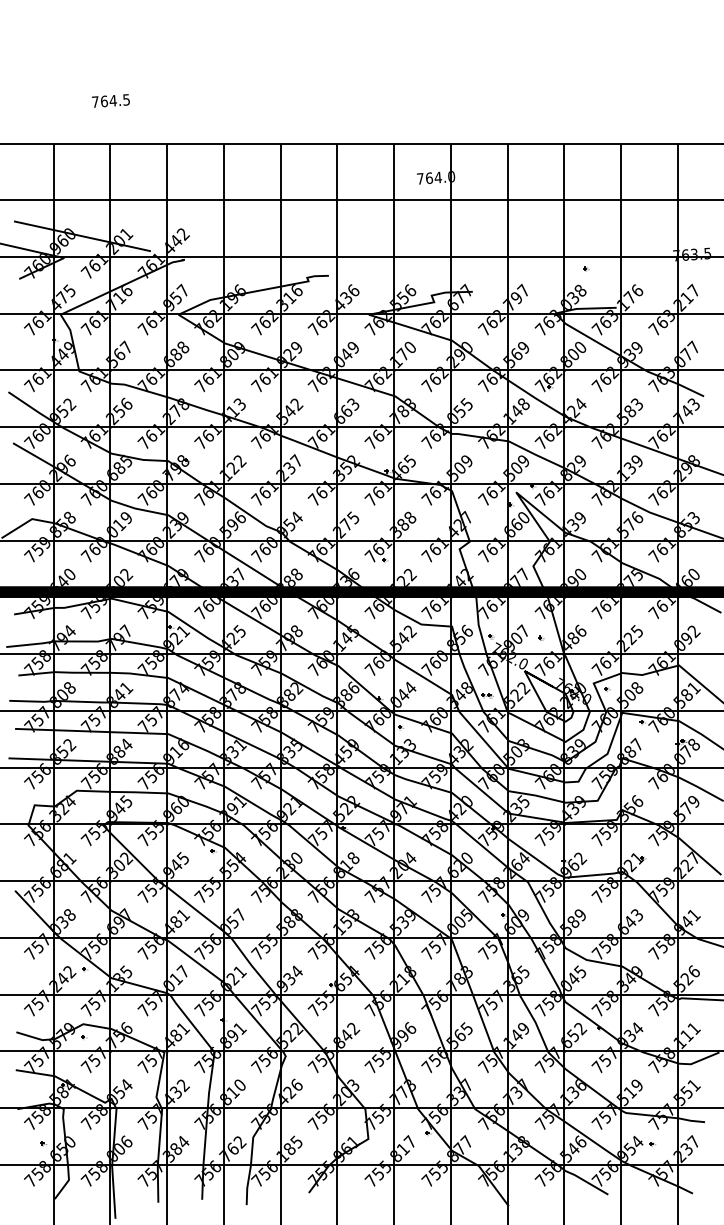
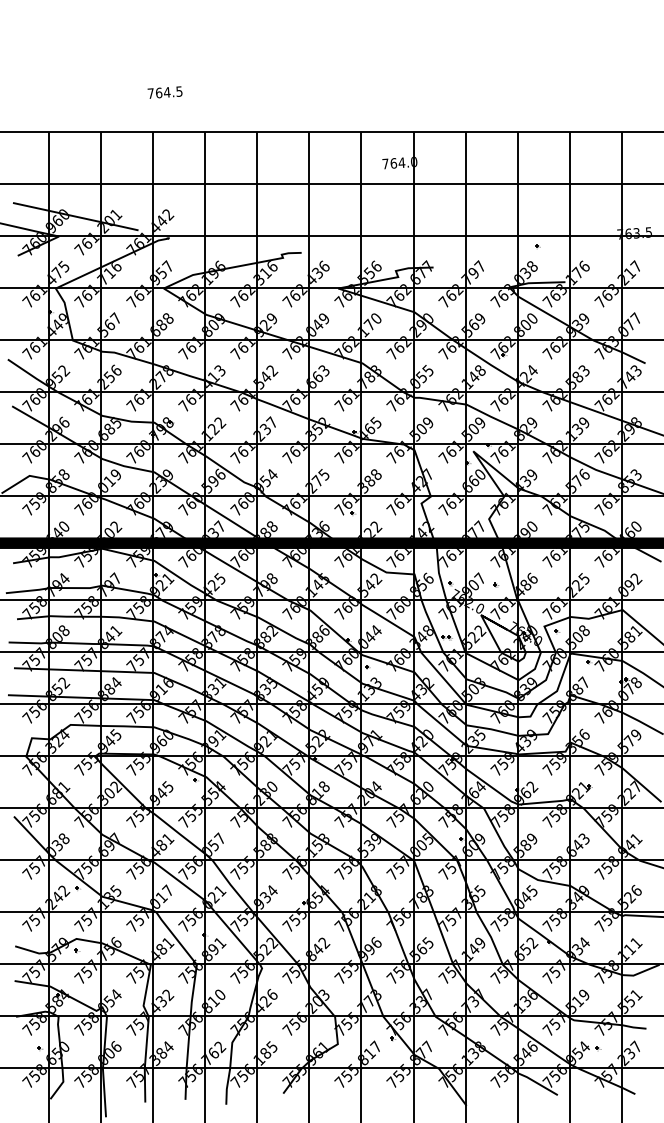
text: (110, 100) -> (164, 92), moved

